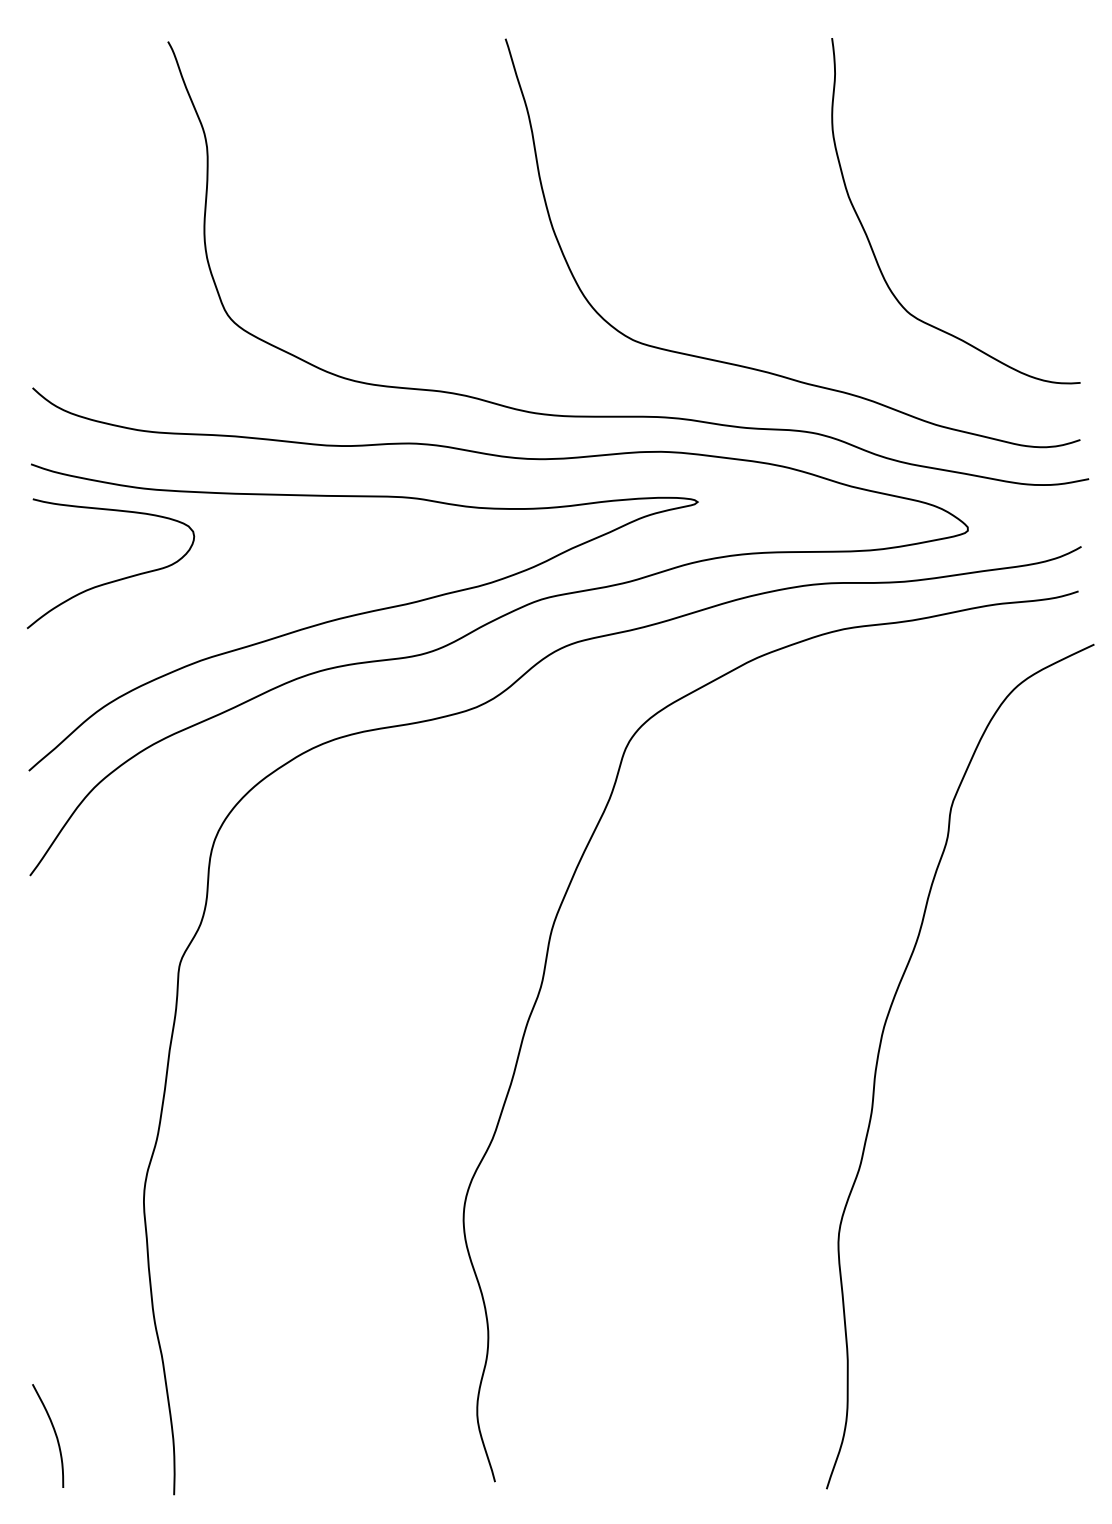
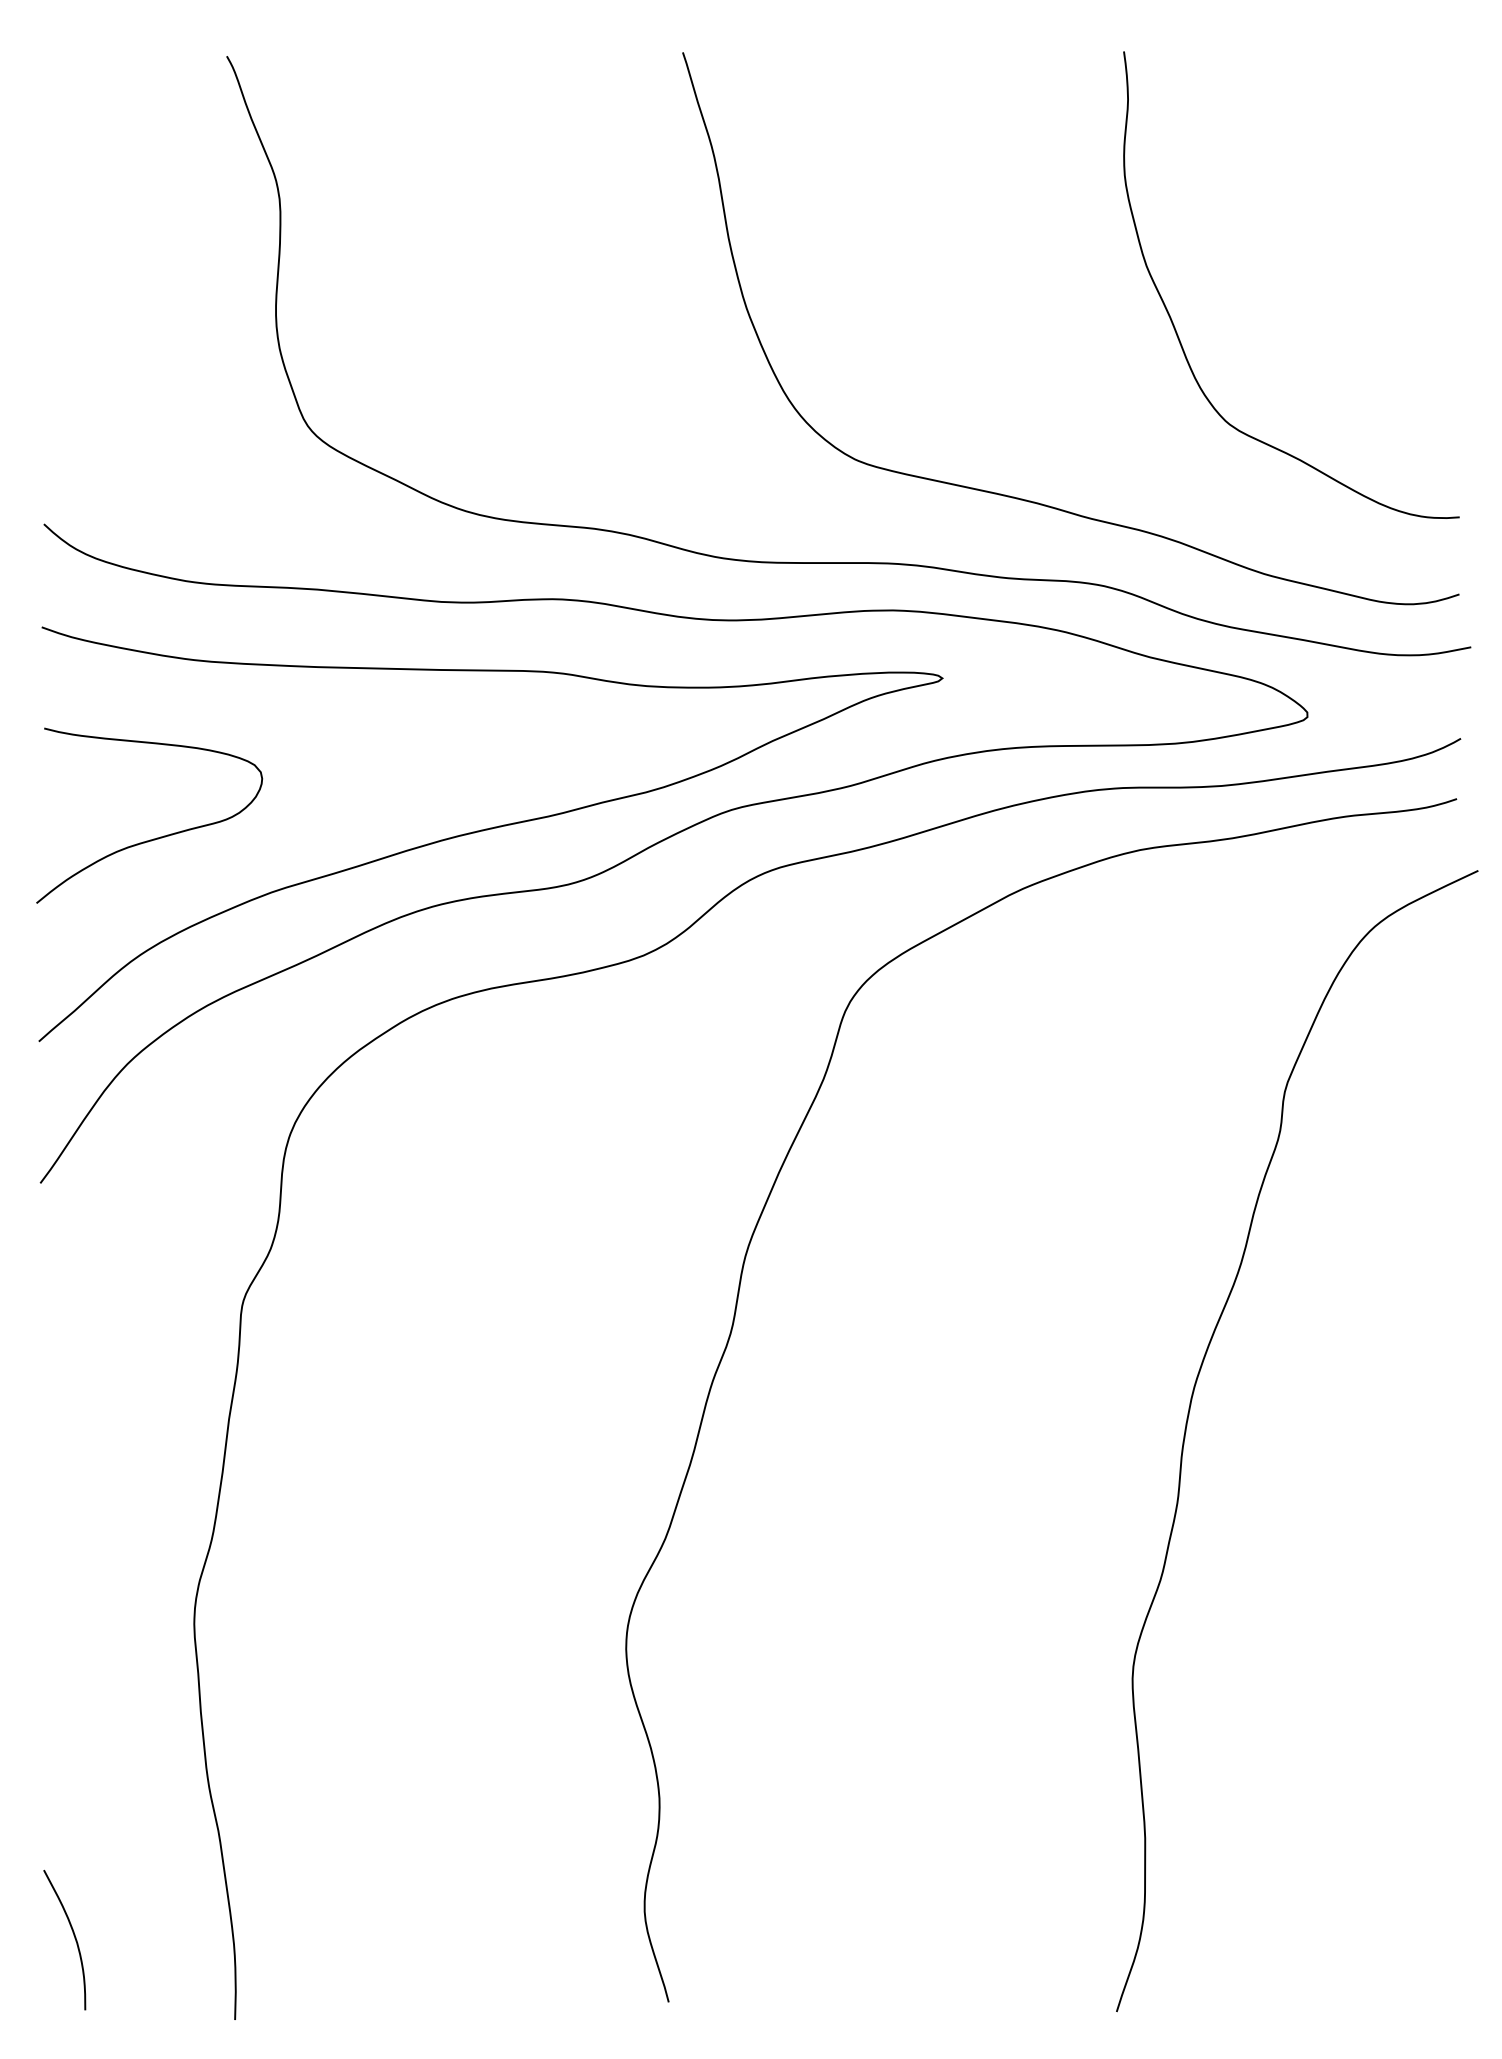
curve: (113, 580) -> (153, 838), moved

